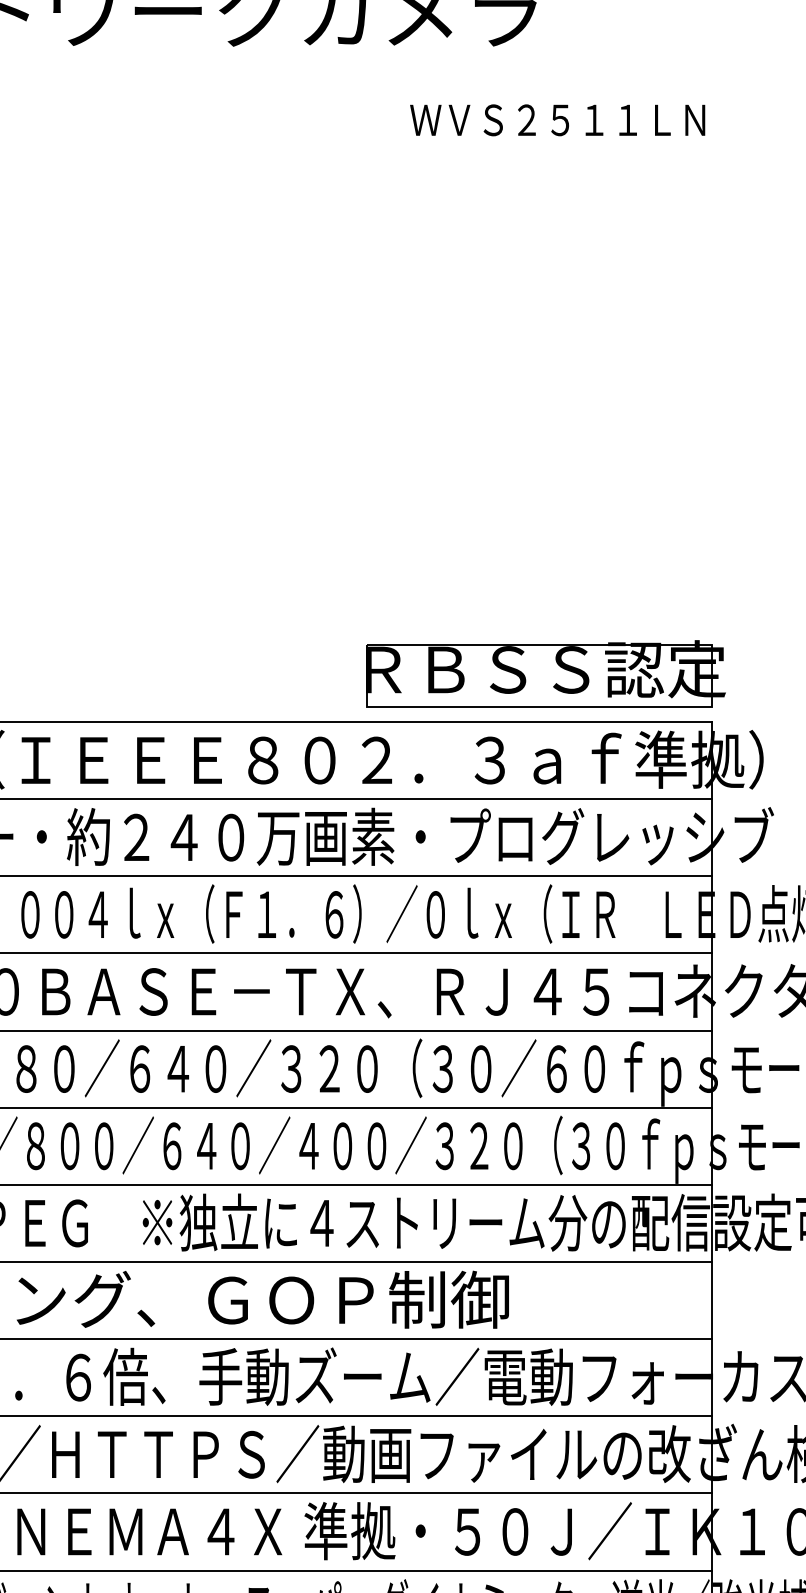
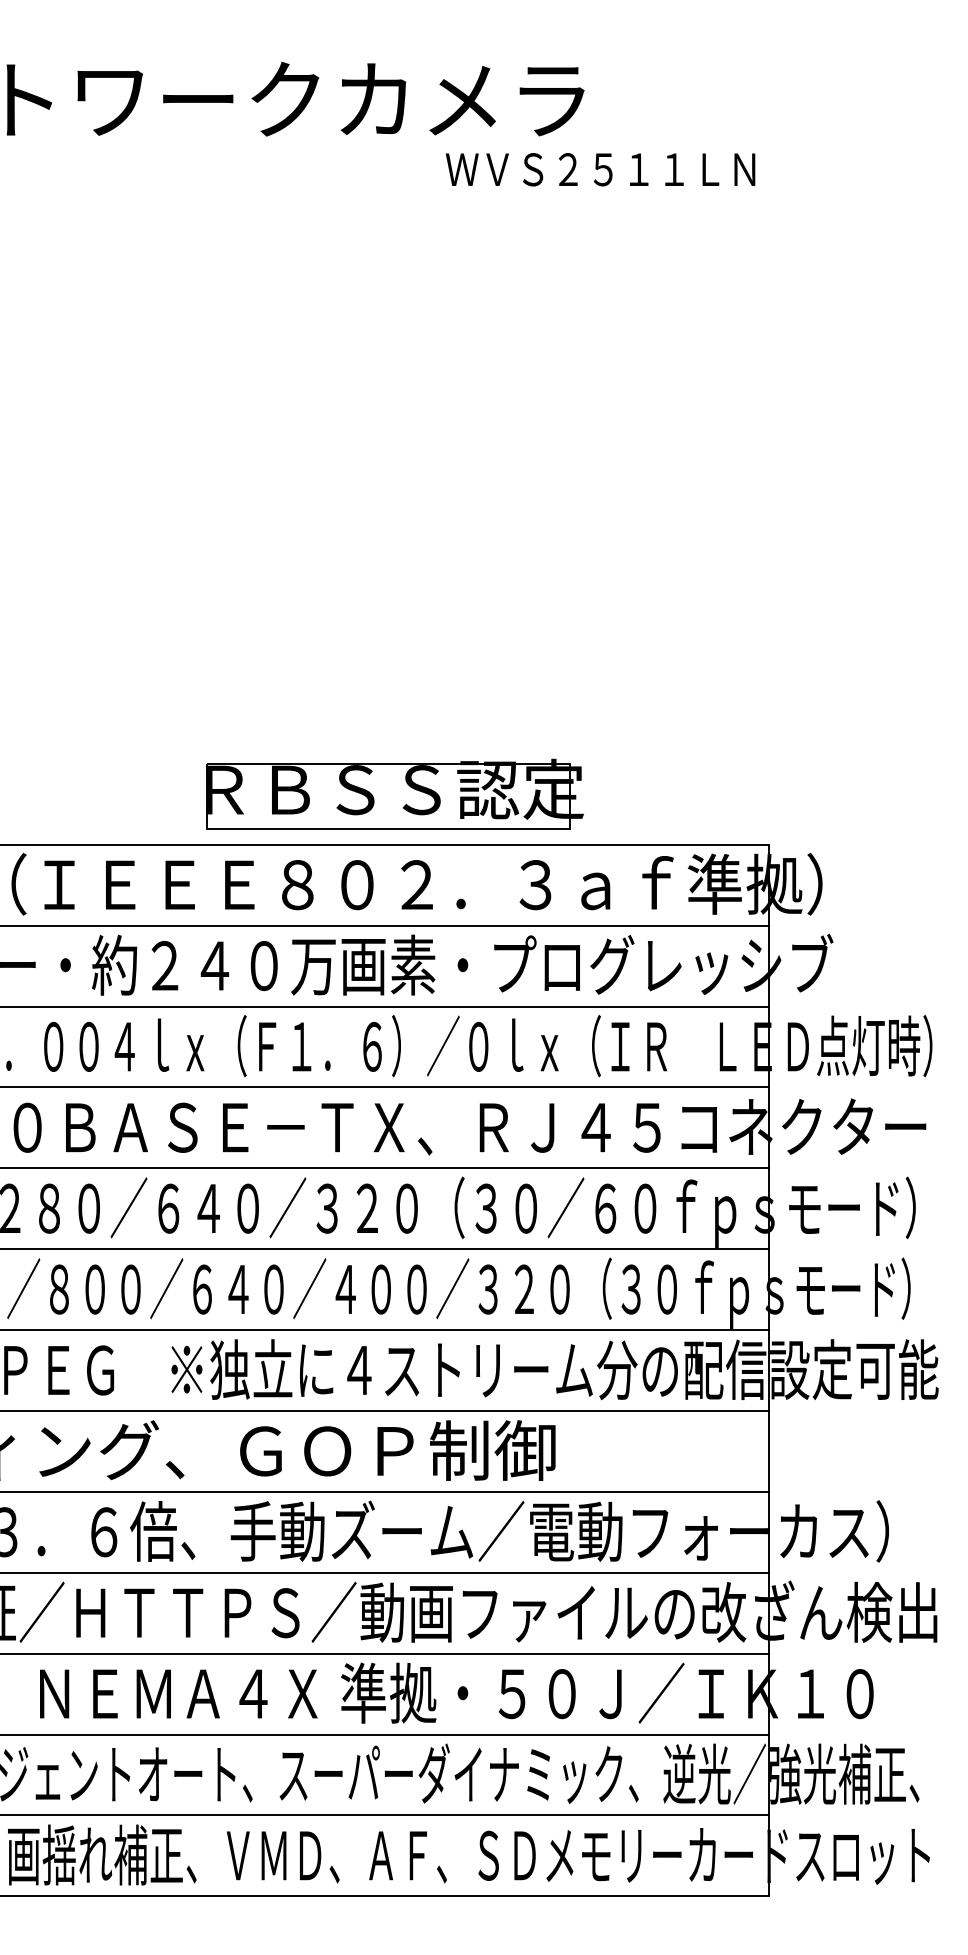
text: (557, 120) -> (600, 169), moved
part: (545, 673) -> (394, 793), moved

